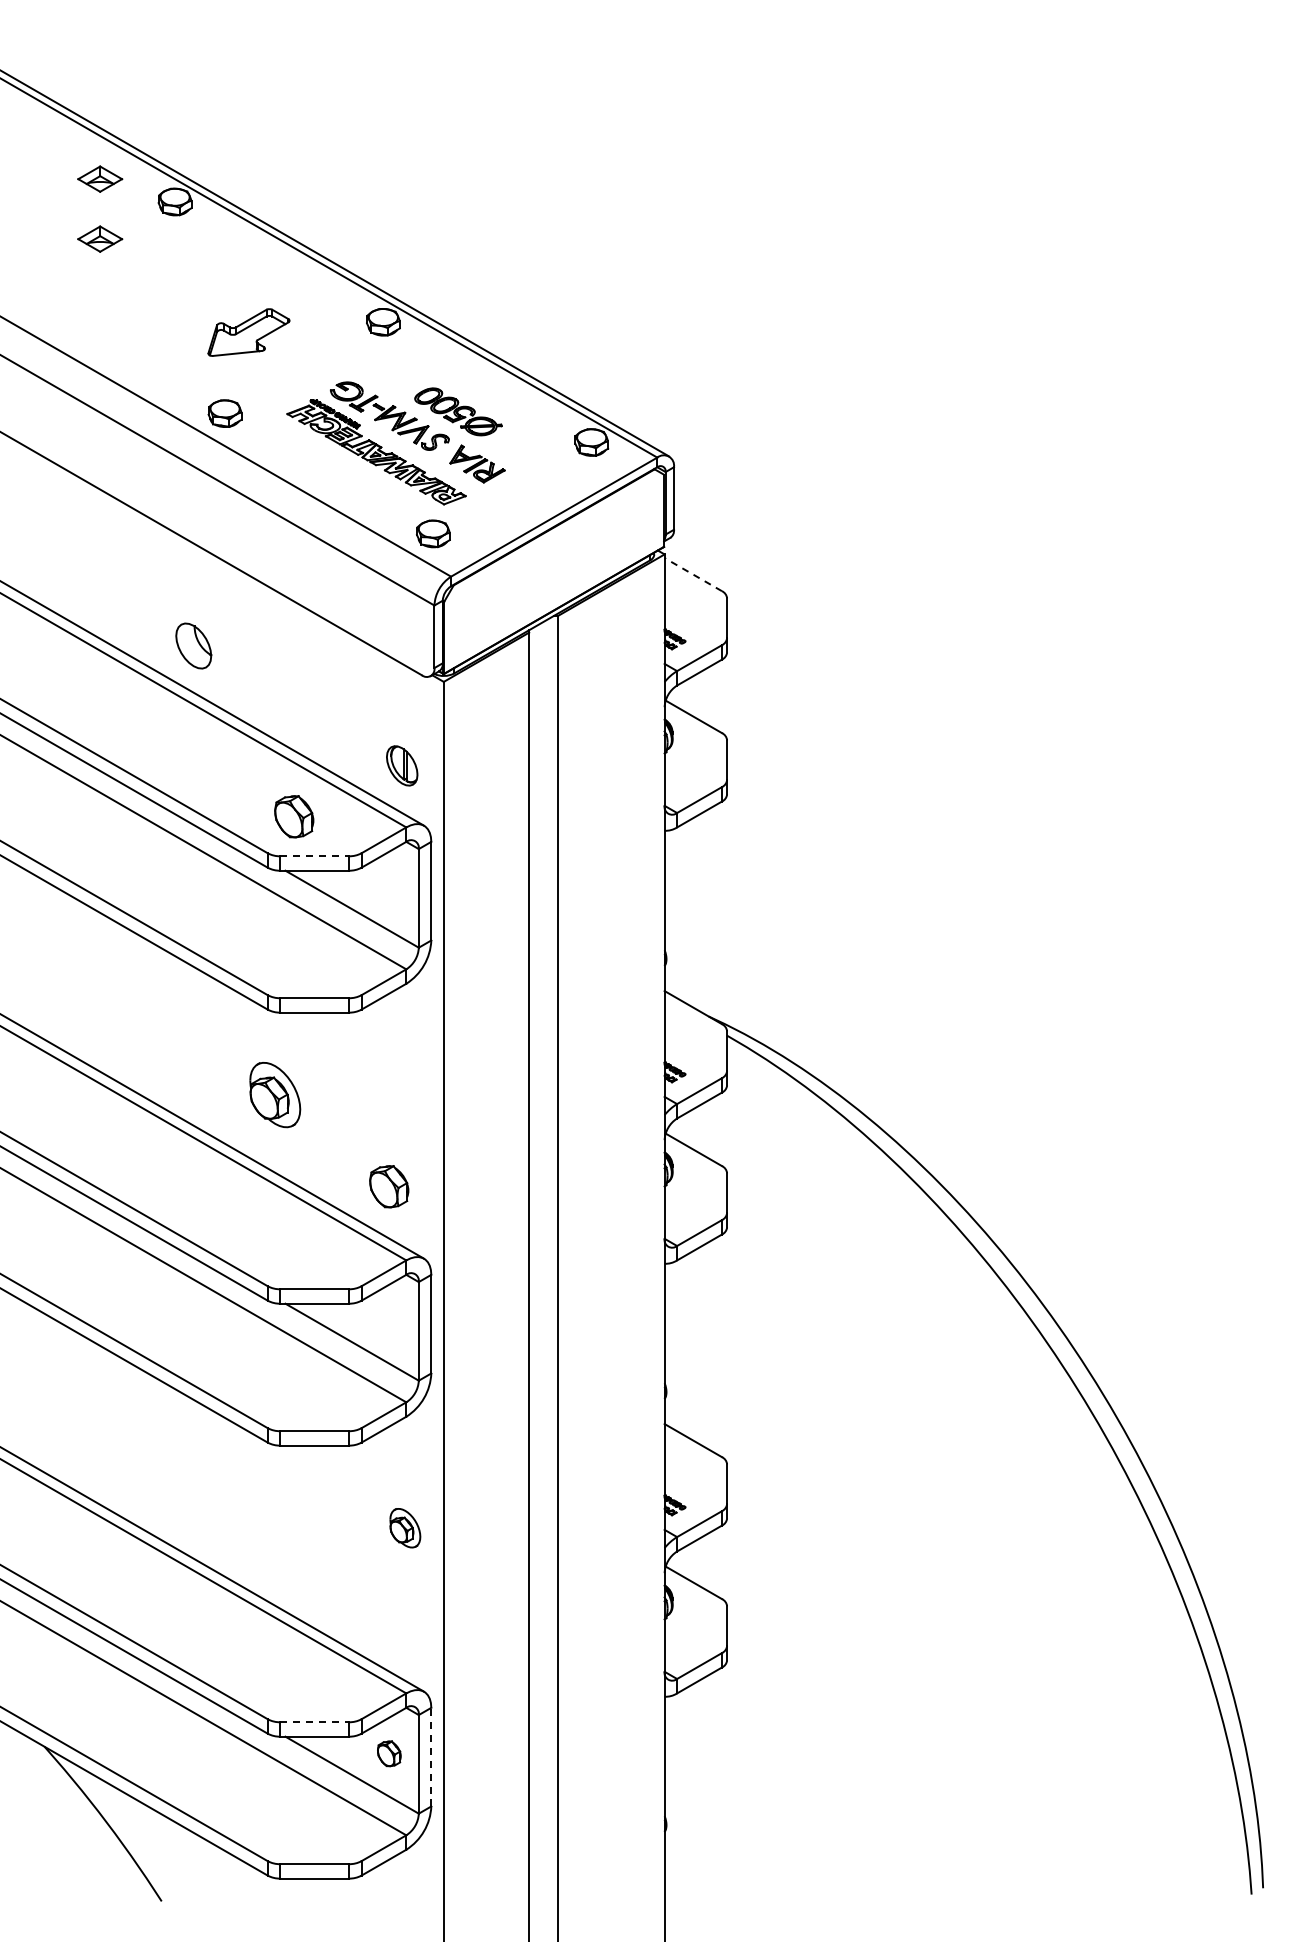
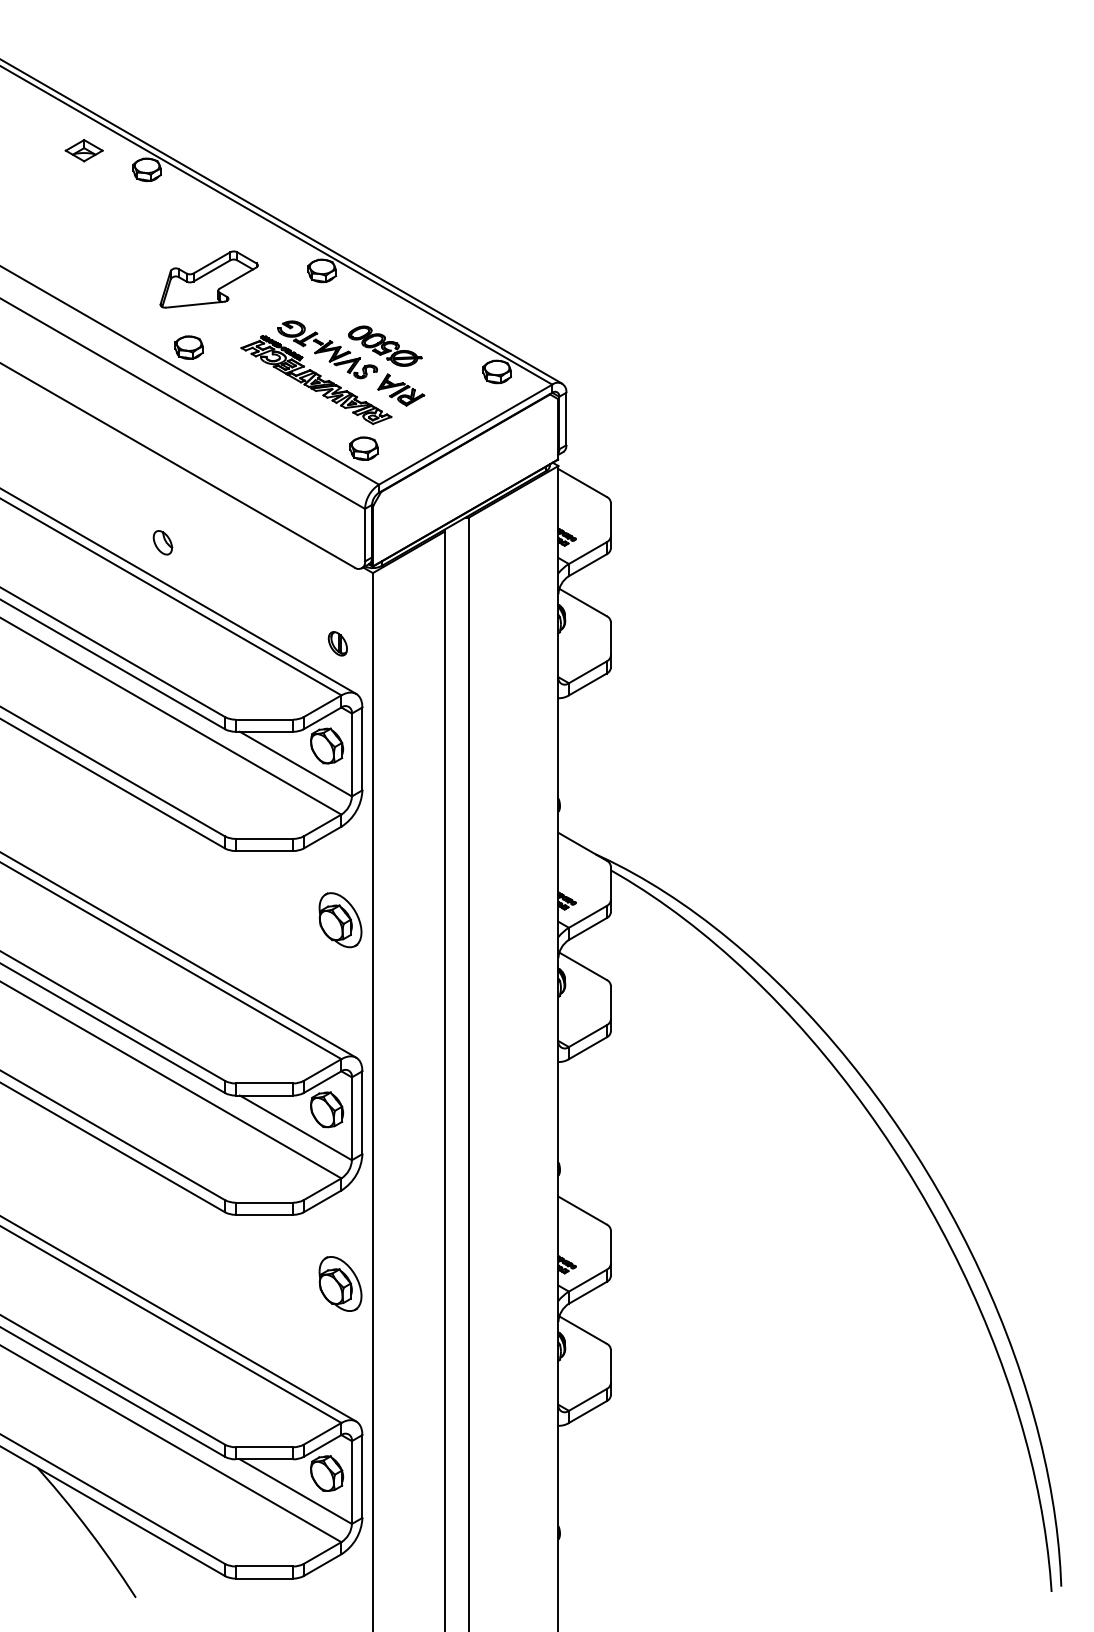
part: (100, 238) -> (84, 200), removed
part: (248, 332) -> (208, 279), size x1.43
line: (692, 574) -> (581, 482), dashed -> solid
part: (193, 645) -> (162, 542), size x0.62
part: (401, 766) -> (337, 644), size x0.71
part: (294, 816) -> (327, 745), moved
line: (315, 856) -> (265, 719), dashed -> solid
part: (275, 1095) -> (340, 920), moved
part: (389, 1186) -> (327, 1109), moved
part: (405, 1528) -> (340, 1284), size x1.67
line: (315, 1722) -> (265, 1447), dashed -> solid
part: (389, 1753) -> (327, 1473), size x1.67
line: (431, 1756) -> (362, 1475), dashed -> solid

